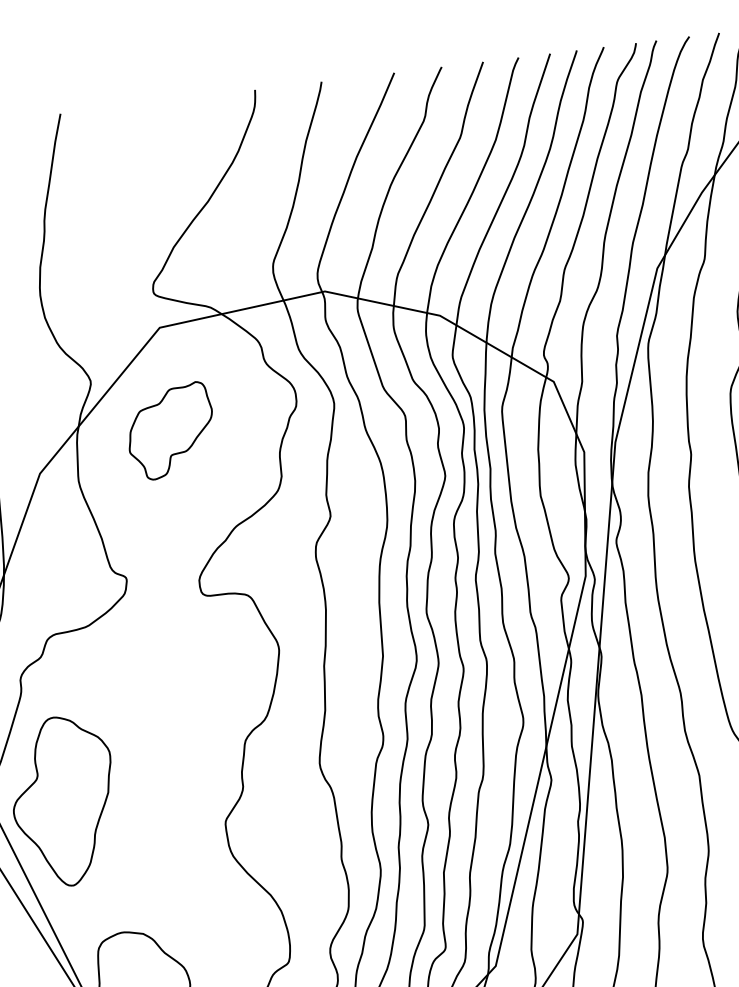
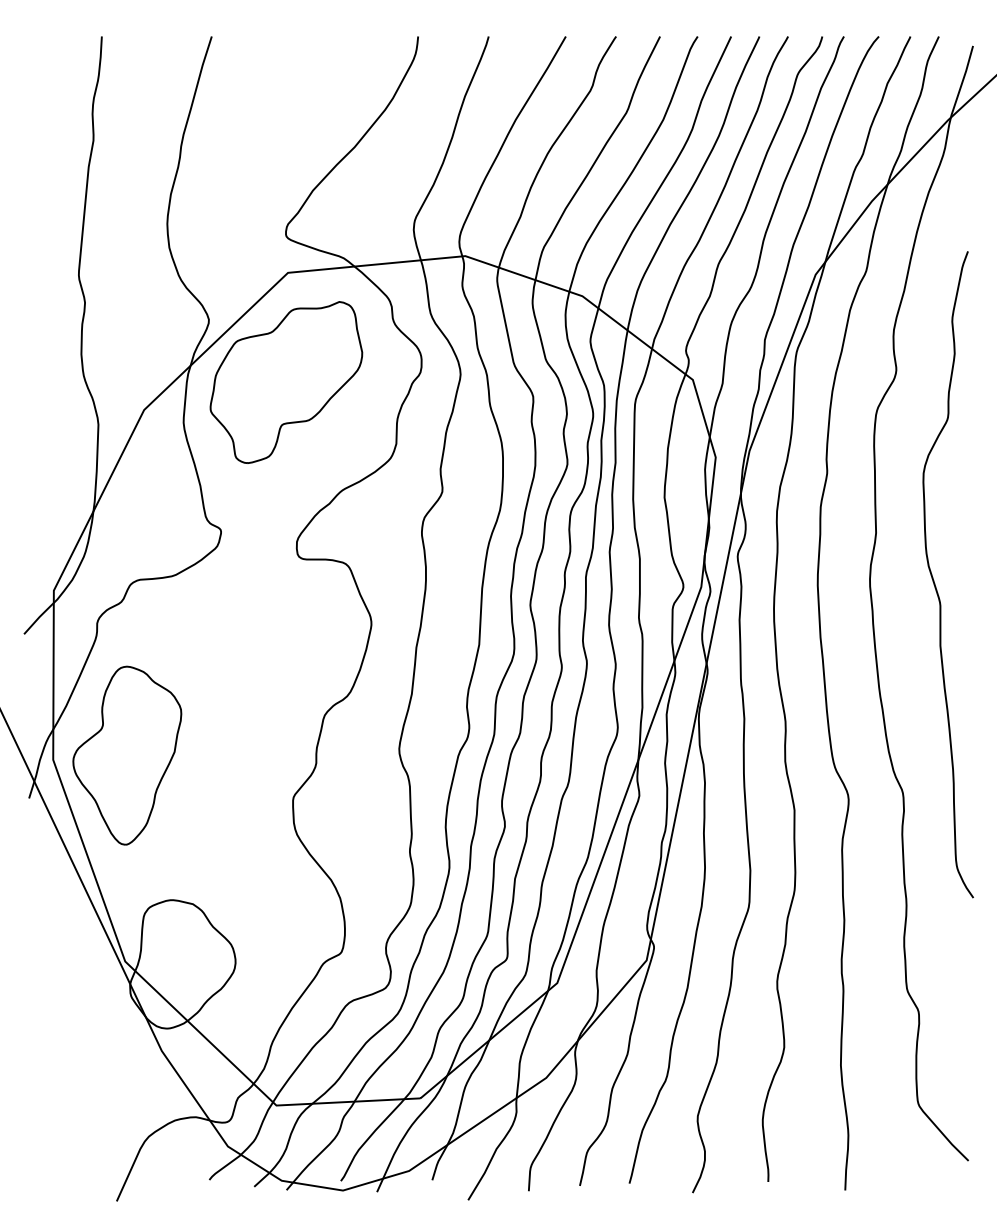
part: (171, 431) -> (286, 382), size x1.67

